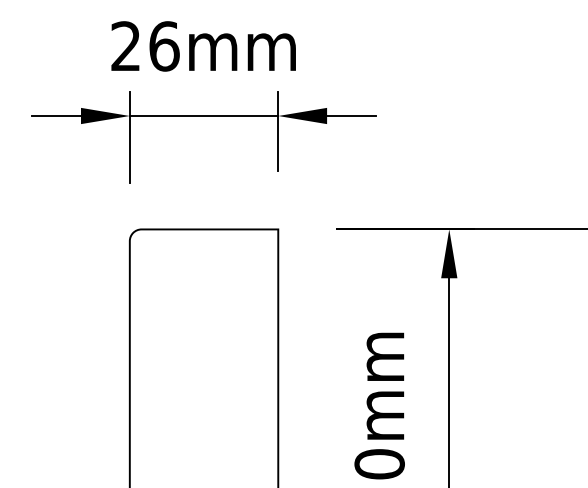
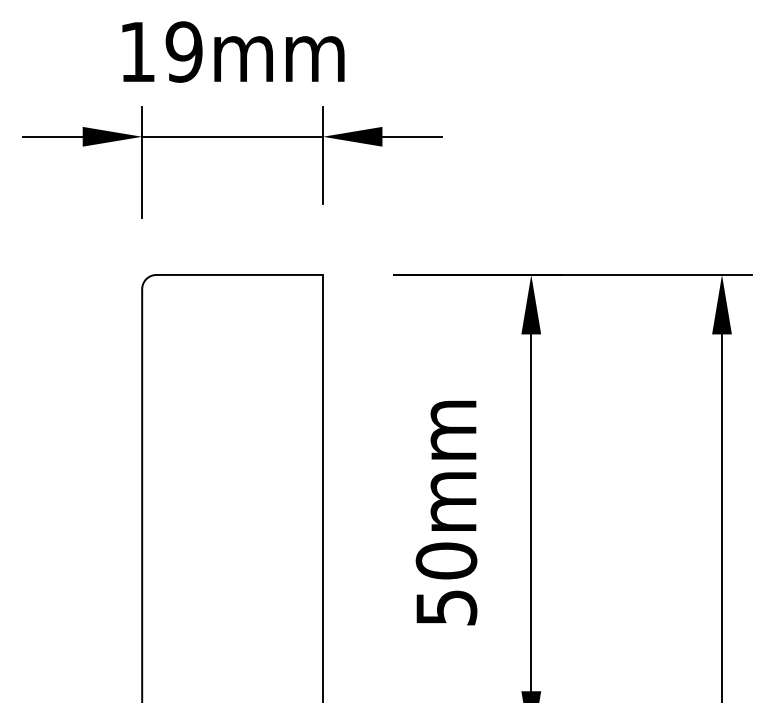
text: (145, 45) -> (161, 51), 26mm -> 19mm

